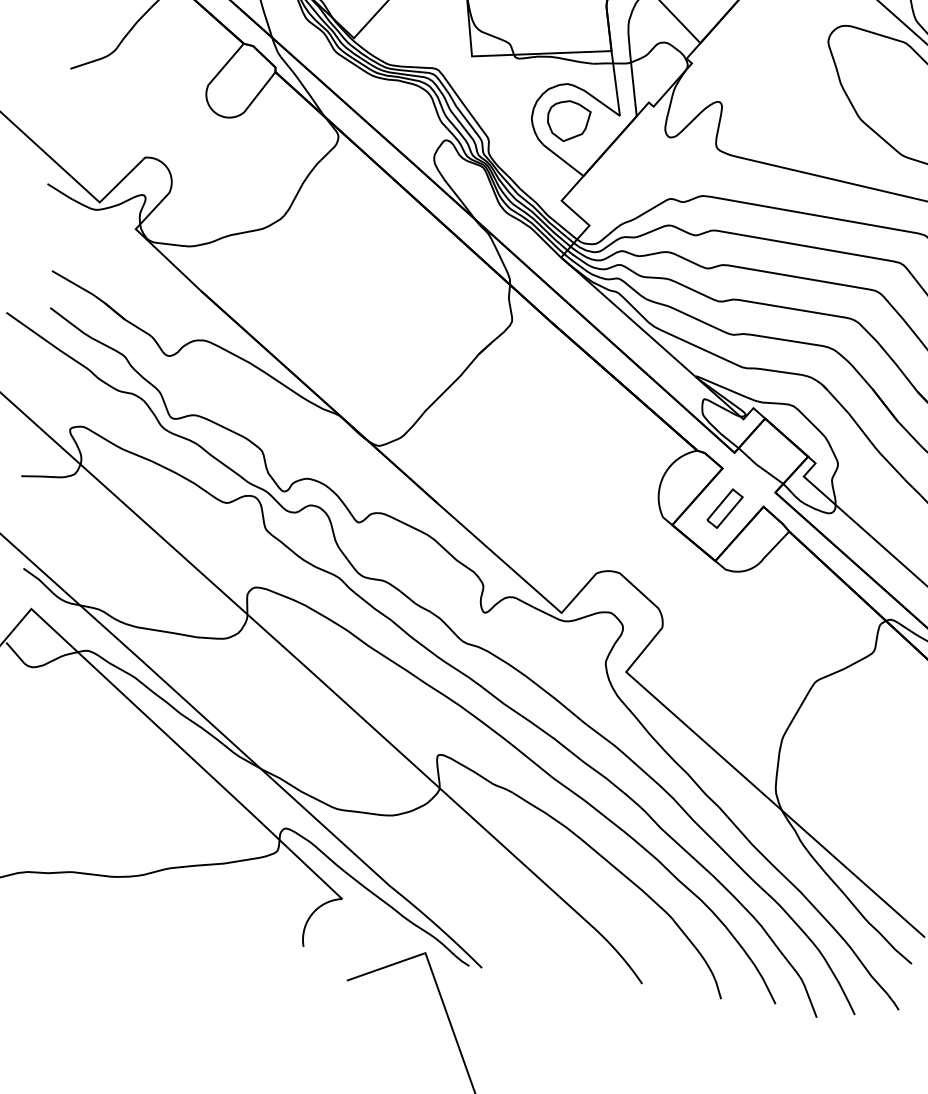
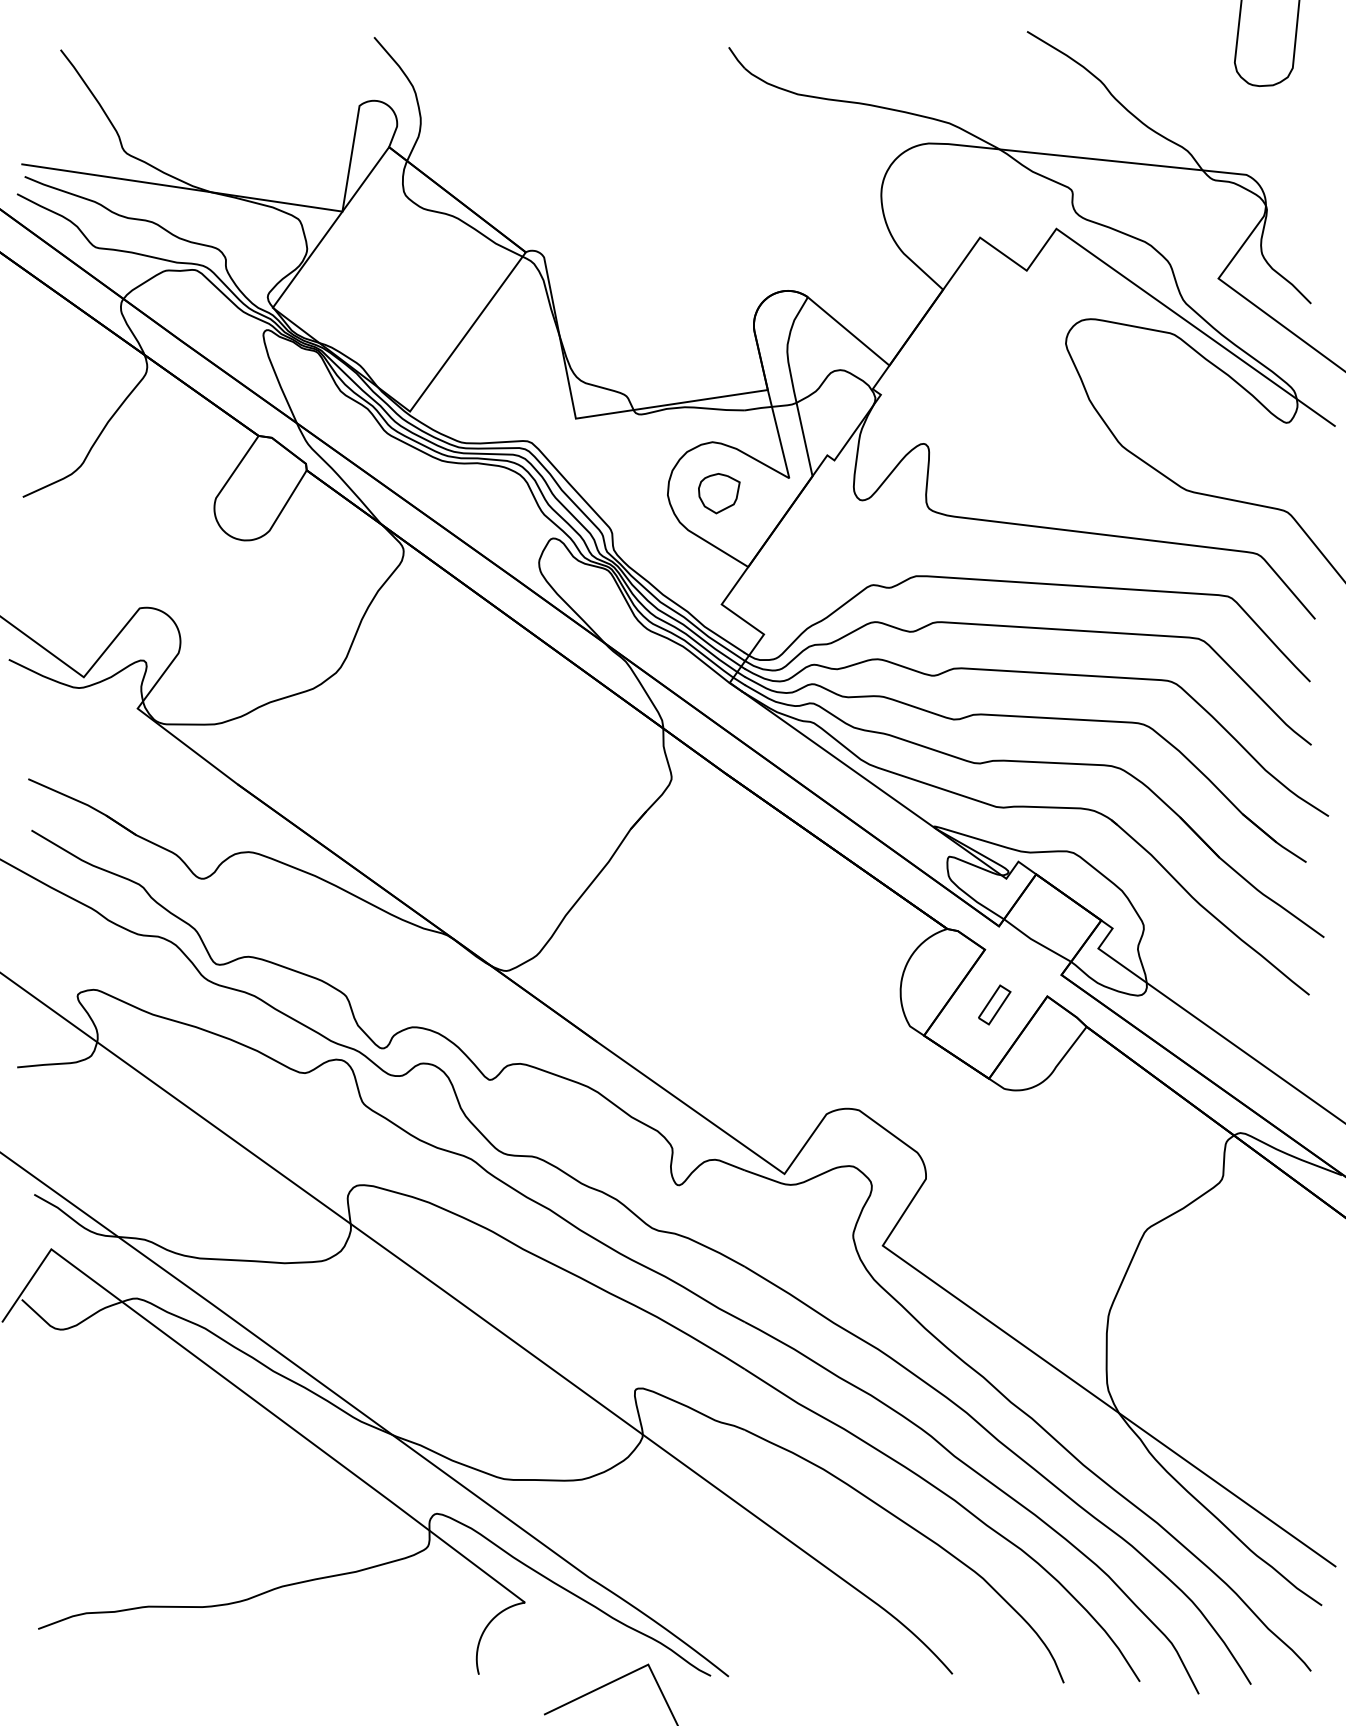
part: (568, 121) -> (719, 493), size x0.7
part: (725, 508) -> (994, 1004), size x0.7

